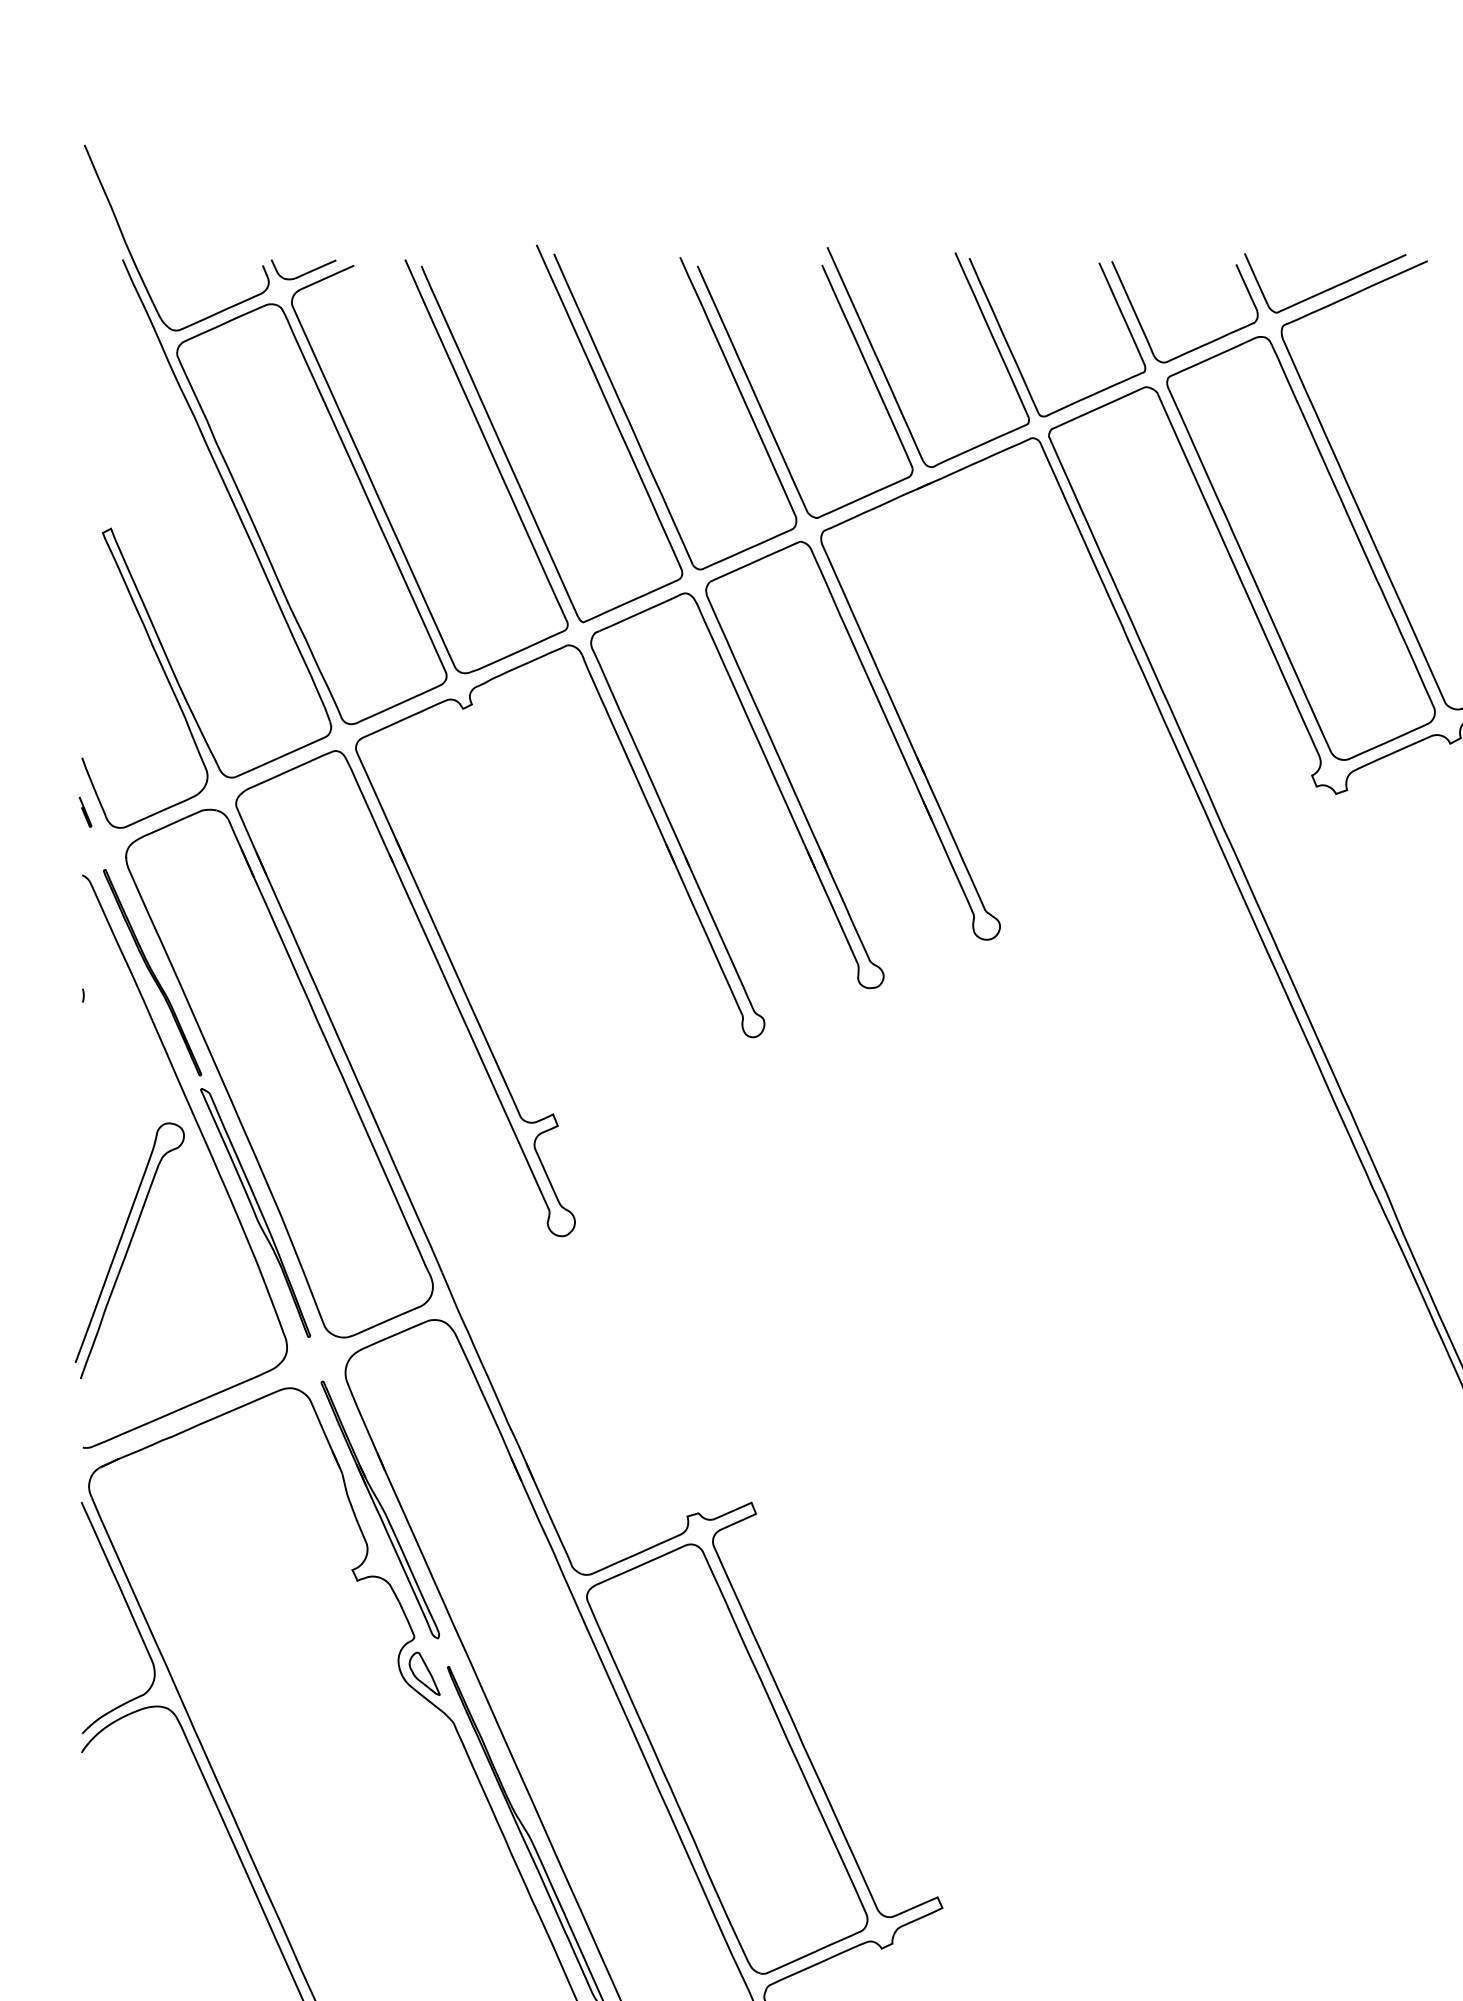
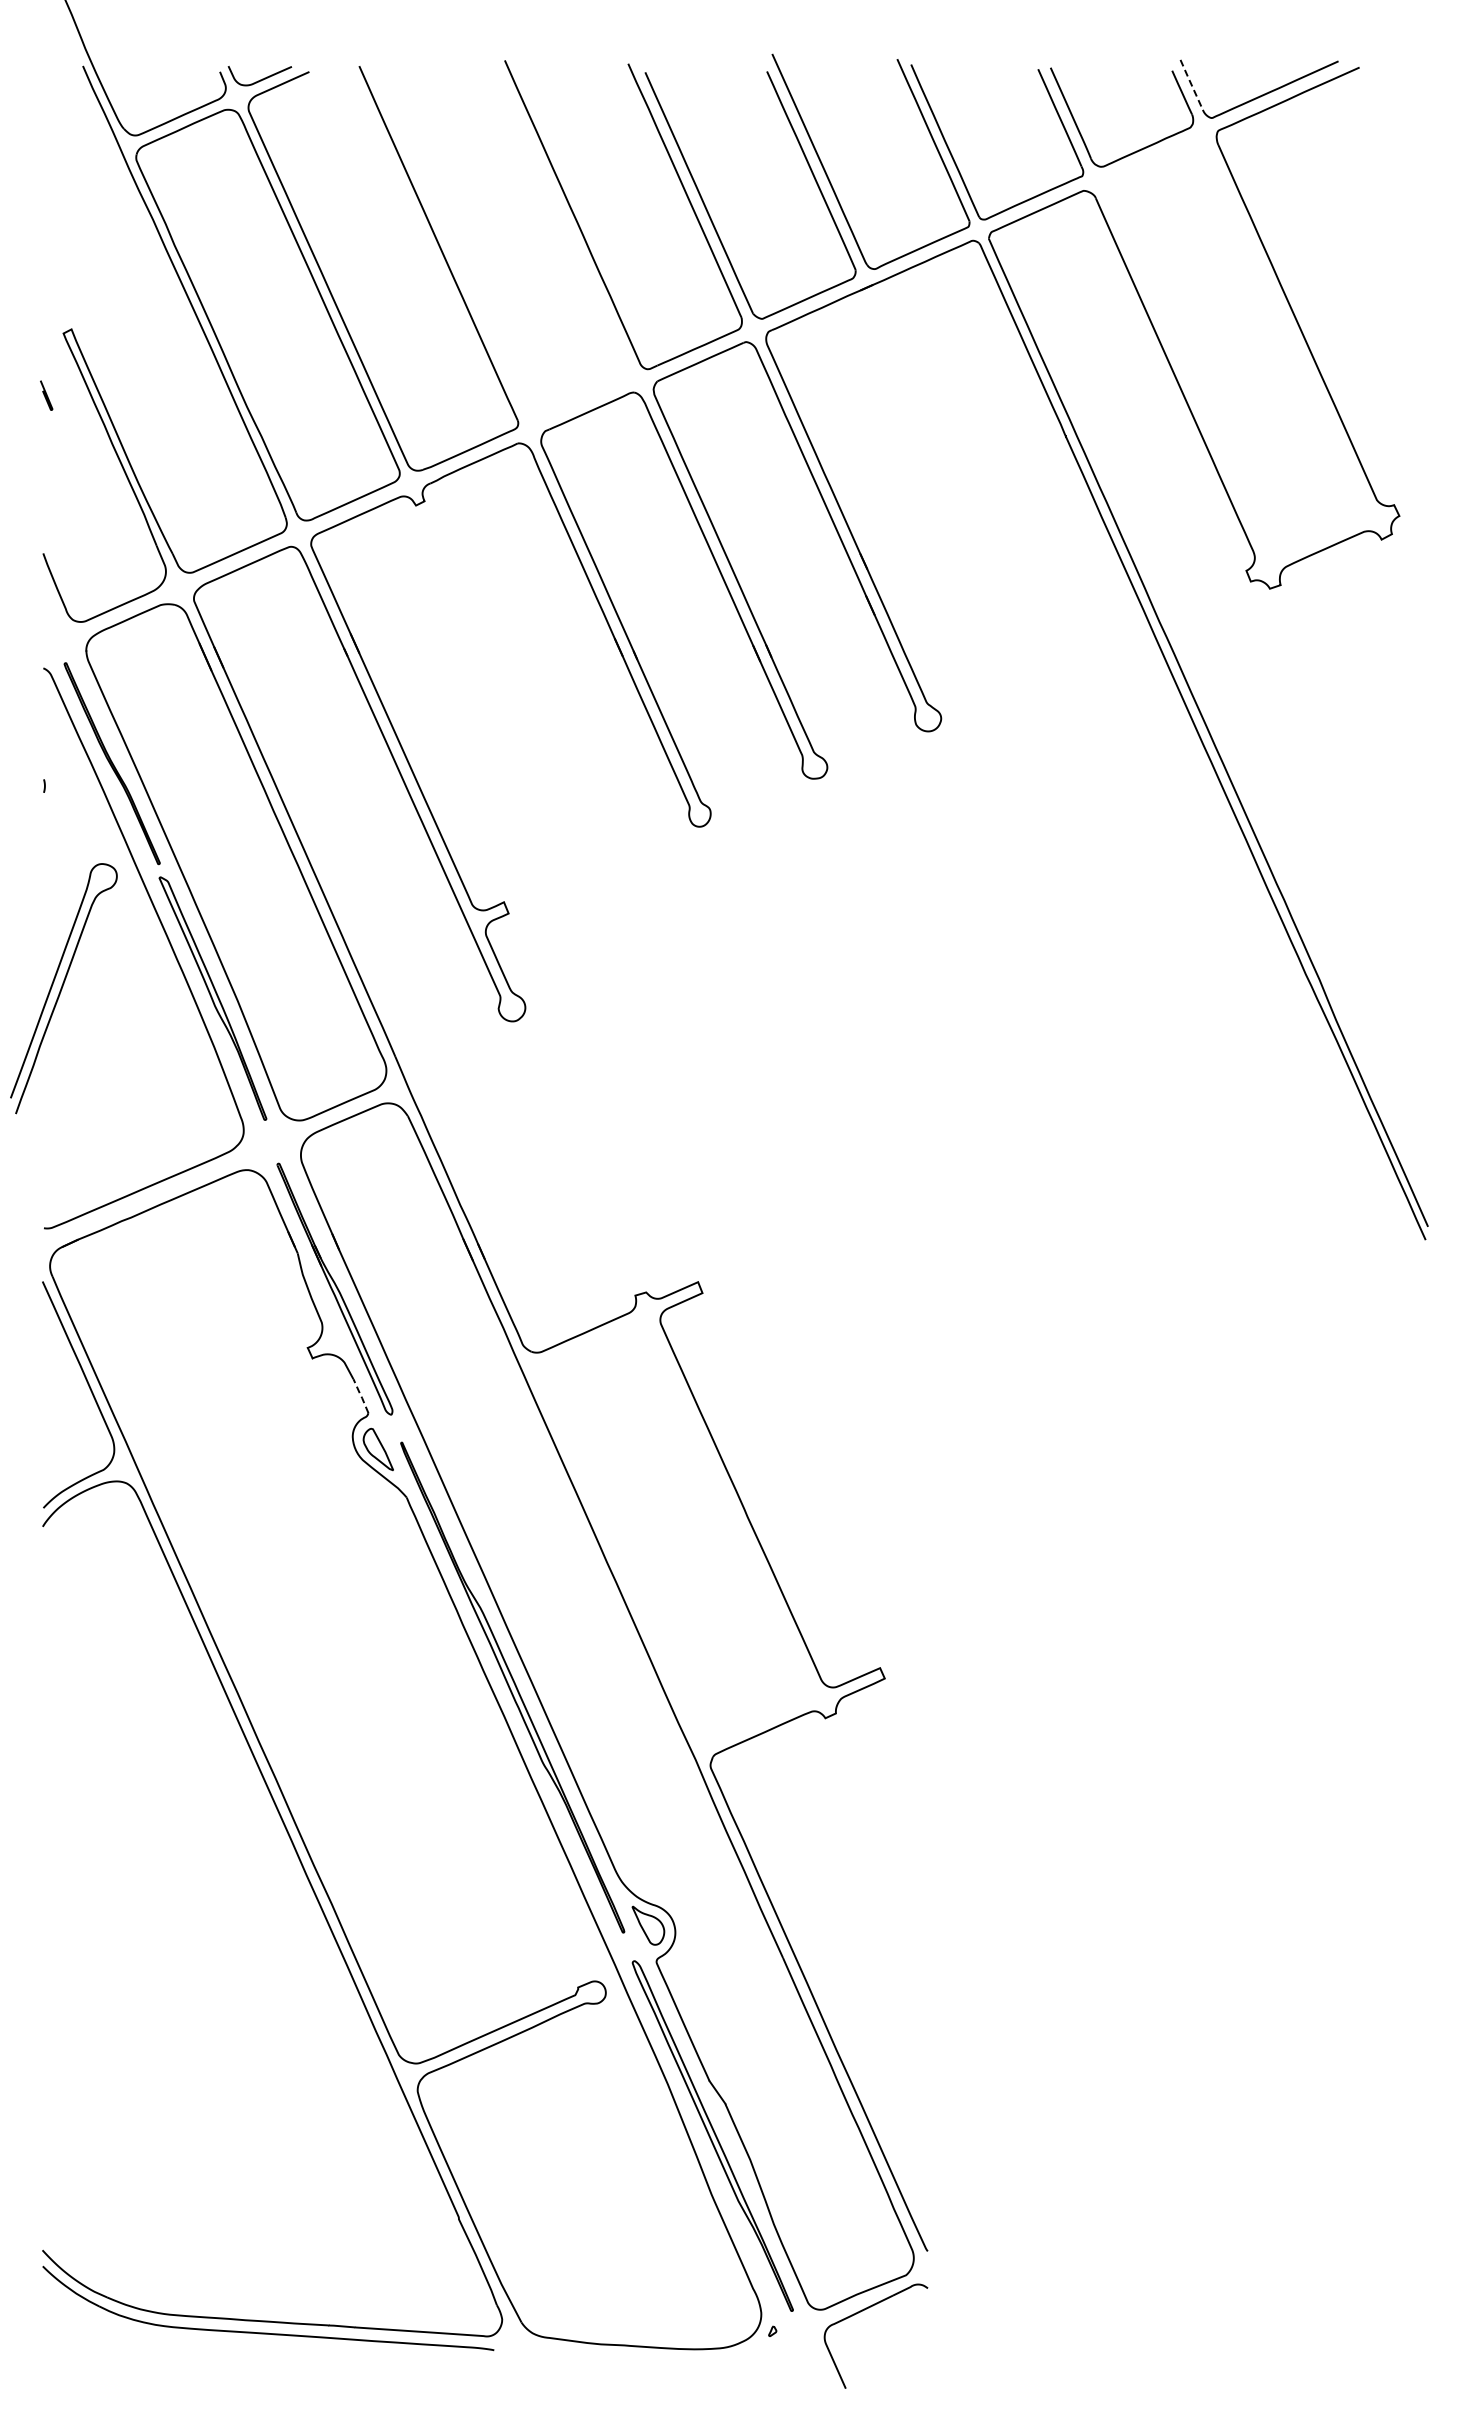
line: (1255, 279) -> (1191, 85), solid -> dashed
part: (507, 456) -> (459, 258), removed
part: (1300, 548) -> (1235, 348), removed
curve: (85, 812) -> (46, 395), moved
curve: (128, 1250) -> (62, 988), moved
line: (406, 1618) -> (360, 1395), solid -> dashed
part: (727, 1758) -> (674, 1532), removed

